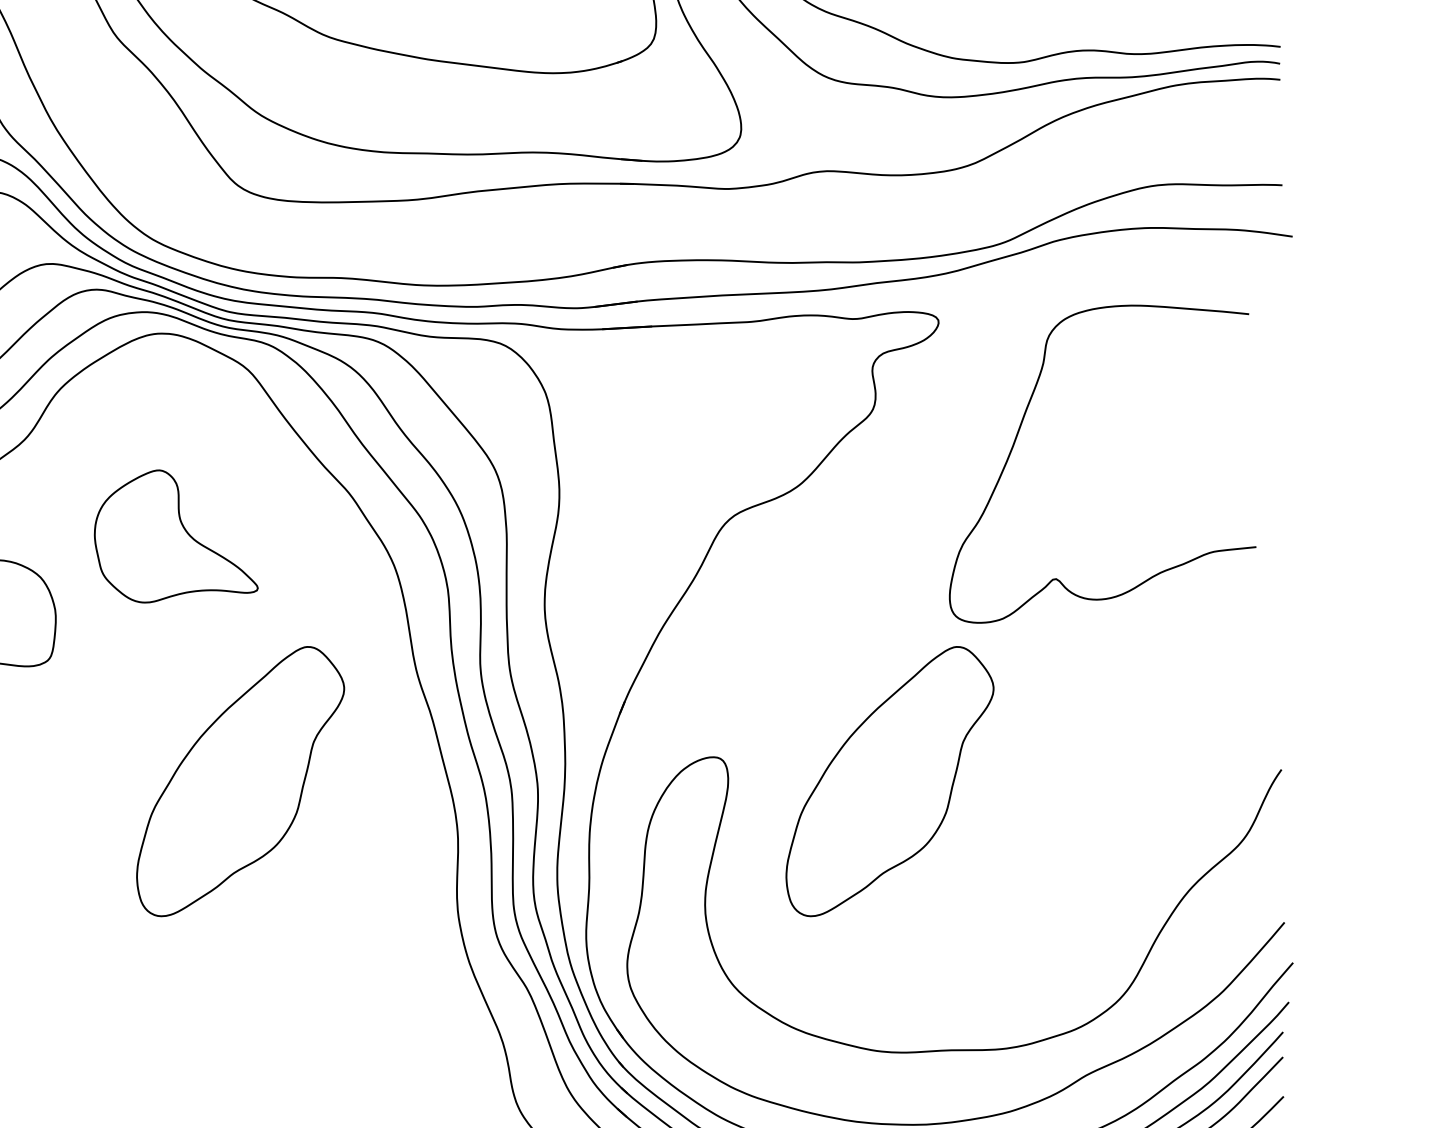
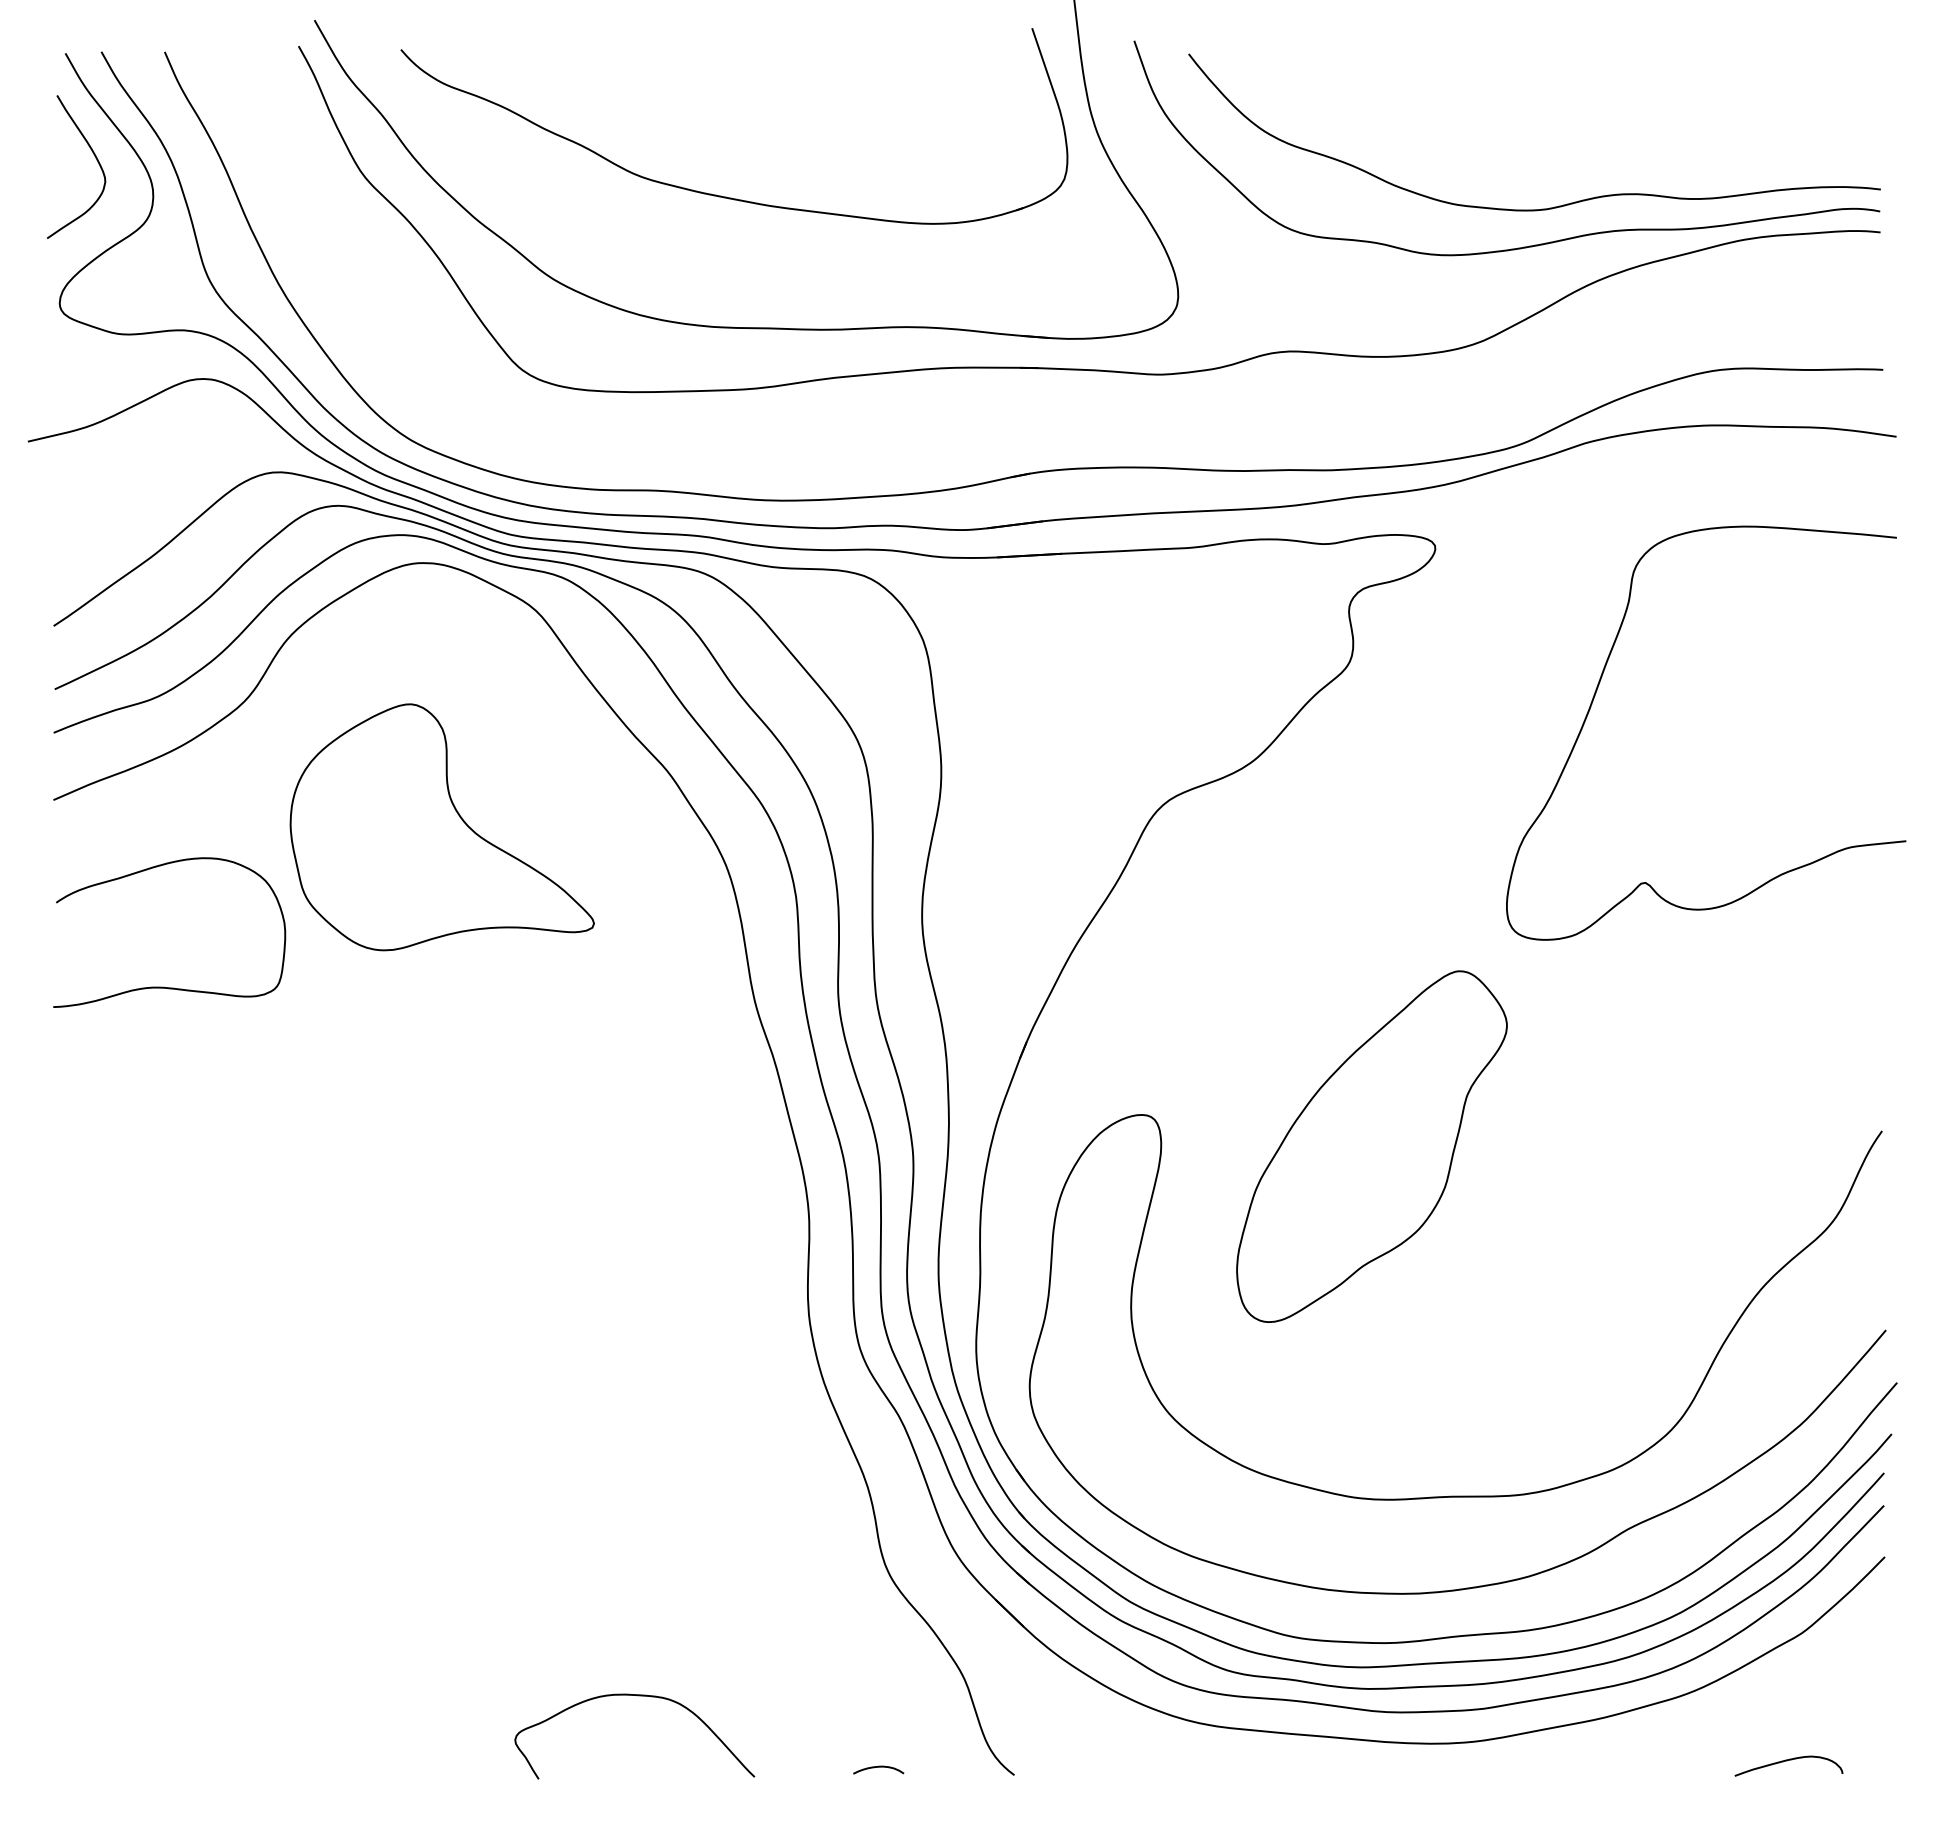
curve: (1017, 436) -> (1595, 696), moved
part: (175, 536) -> (441, 827), size x1.43
part: (240, 781) -> (525, 1146), removed

